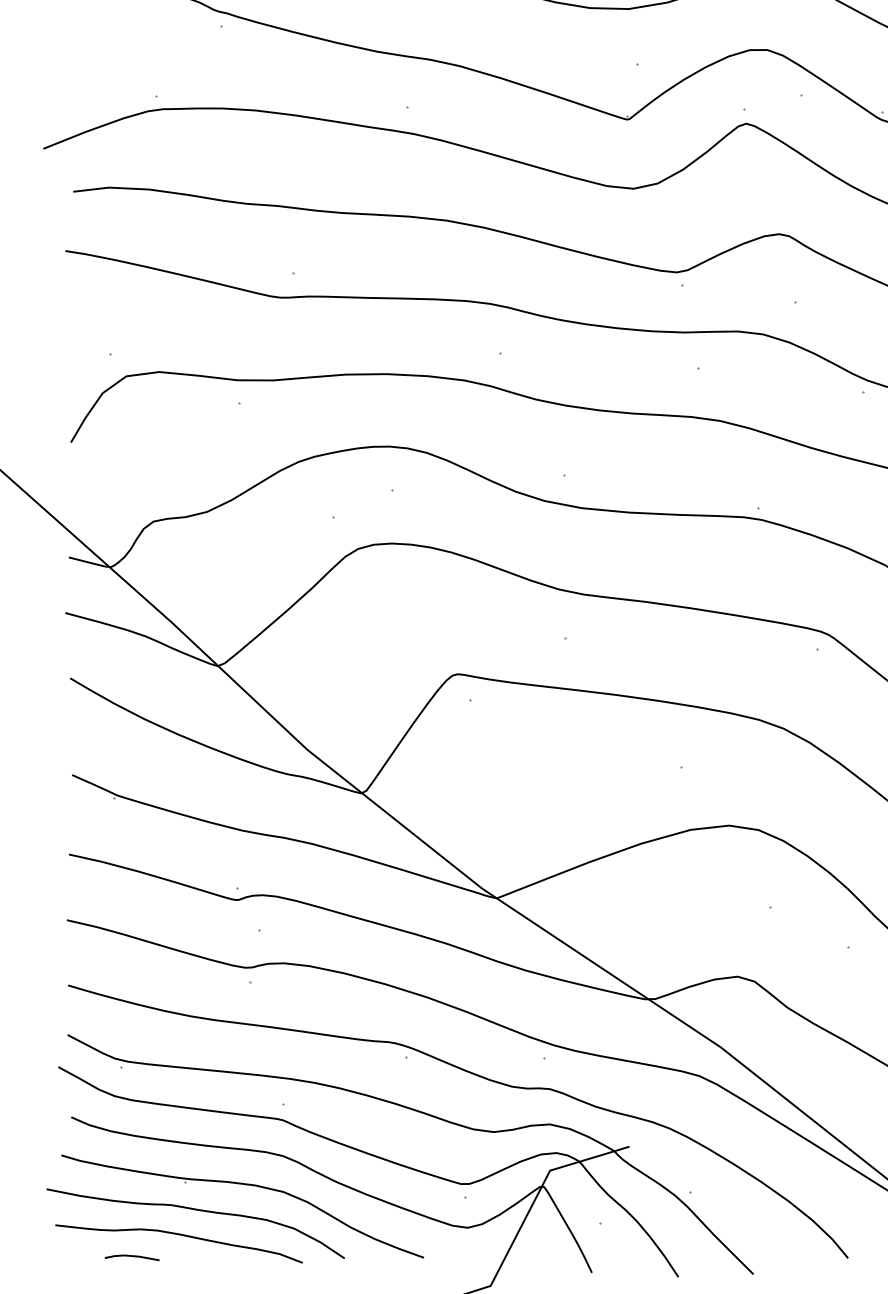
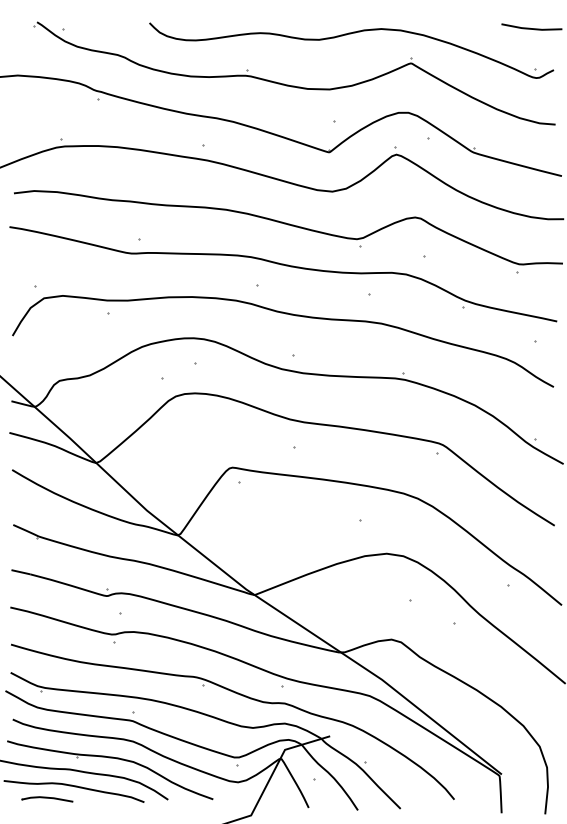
part: (132, 1257) -> (47, 799), size x1.67

